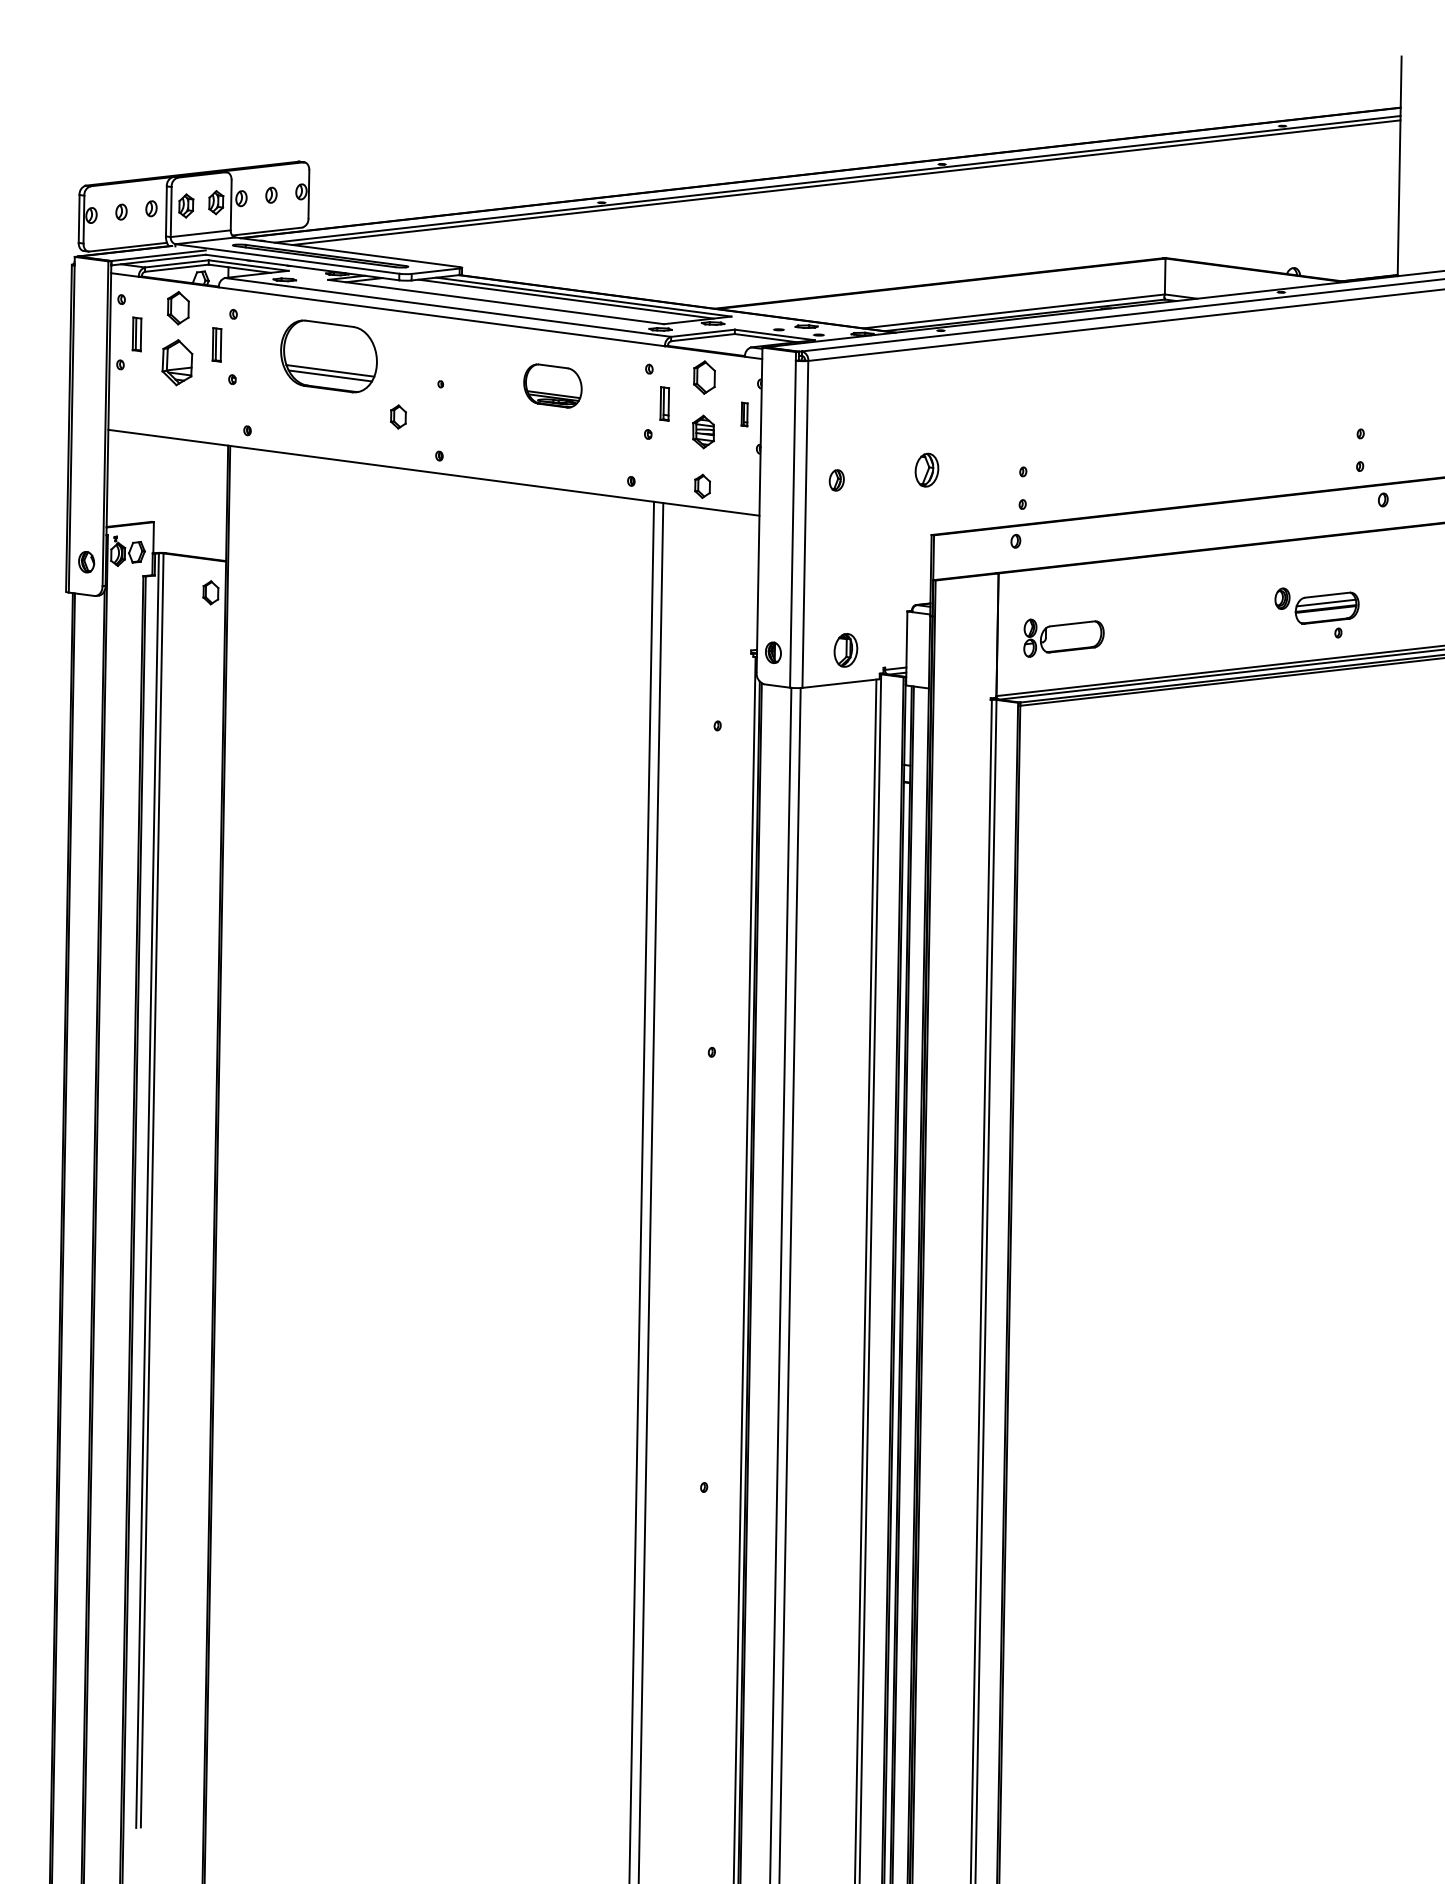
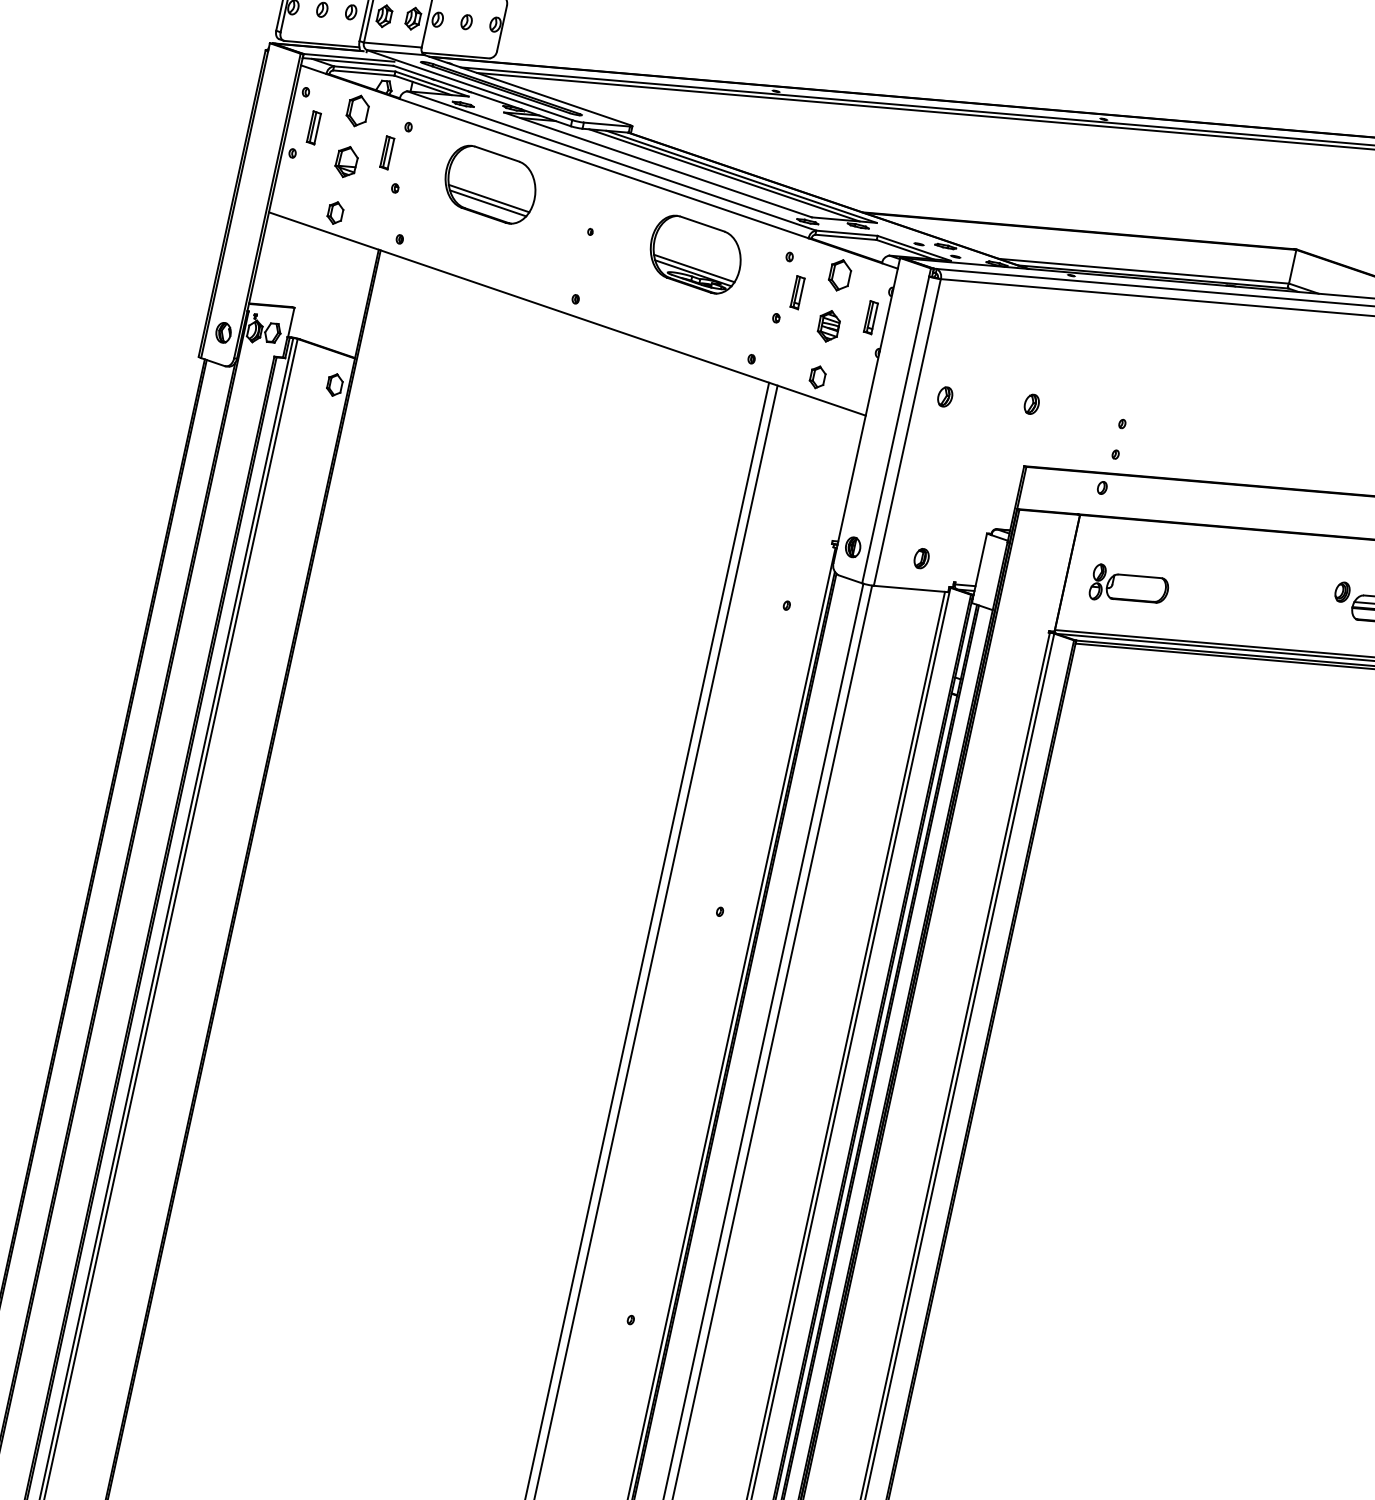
part: (177, 362) -> (346, 161), size x0.71
part: (552, 385) -> (695, 254), size x1.67
part: (744, 414) -> (870, 317), size x1.43
part: (398, 416) -> (335, 212), moved
part: (926, 470) -> (1031, 404), size x0.62
part: (845, 650) -> (921, 558), size x0.62

